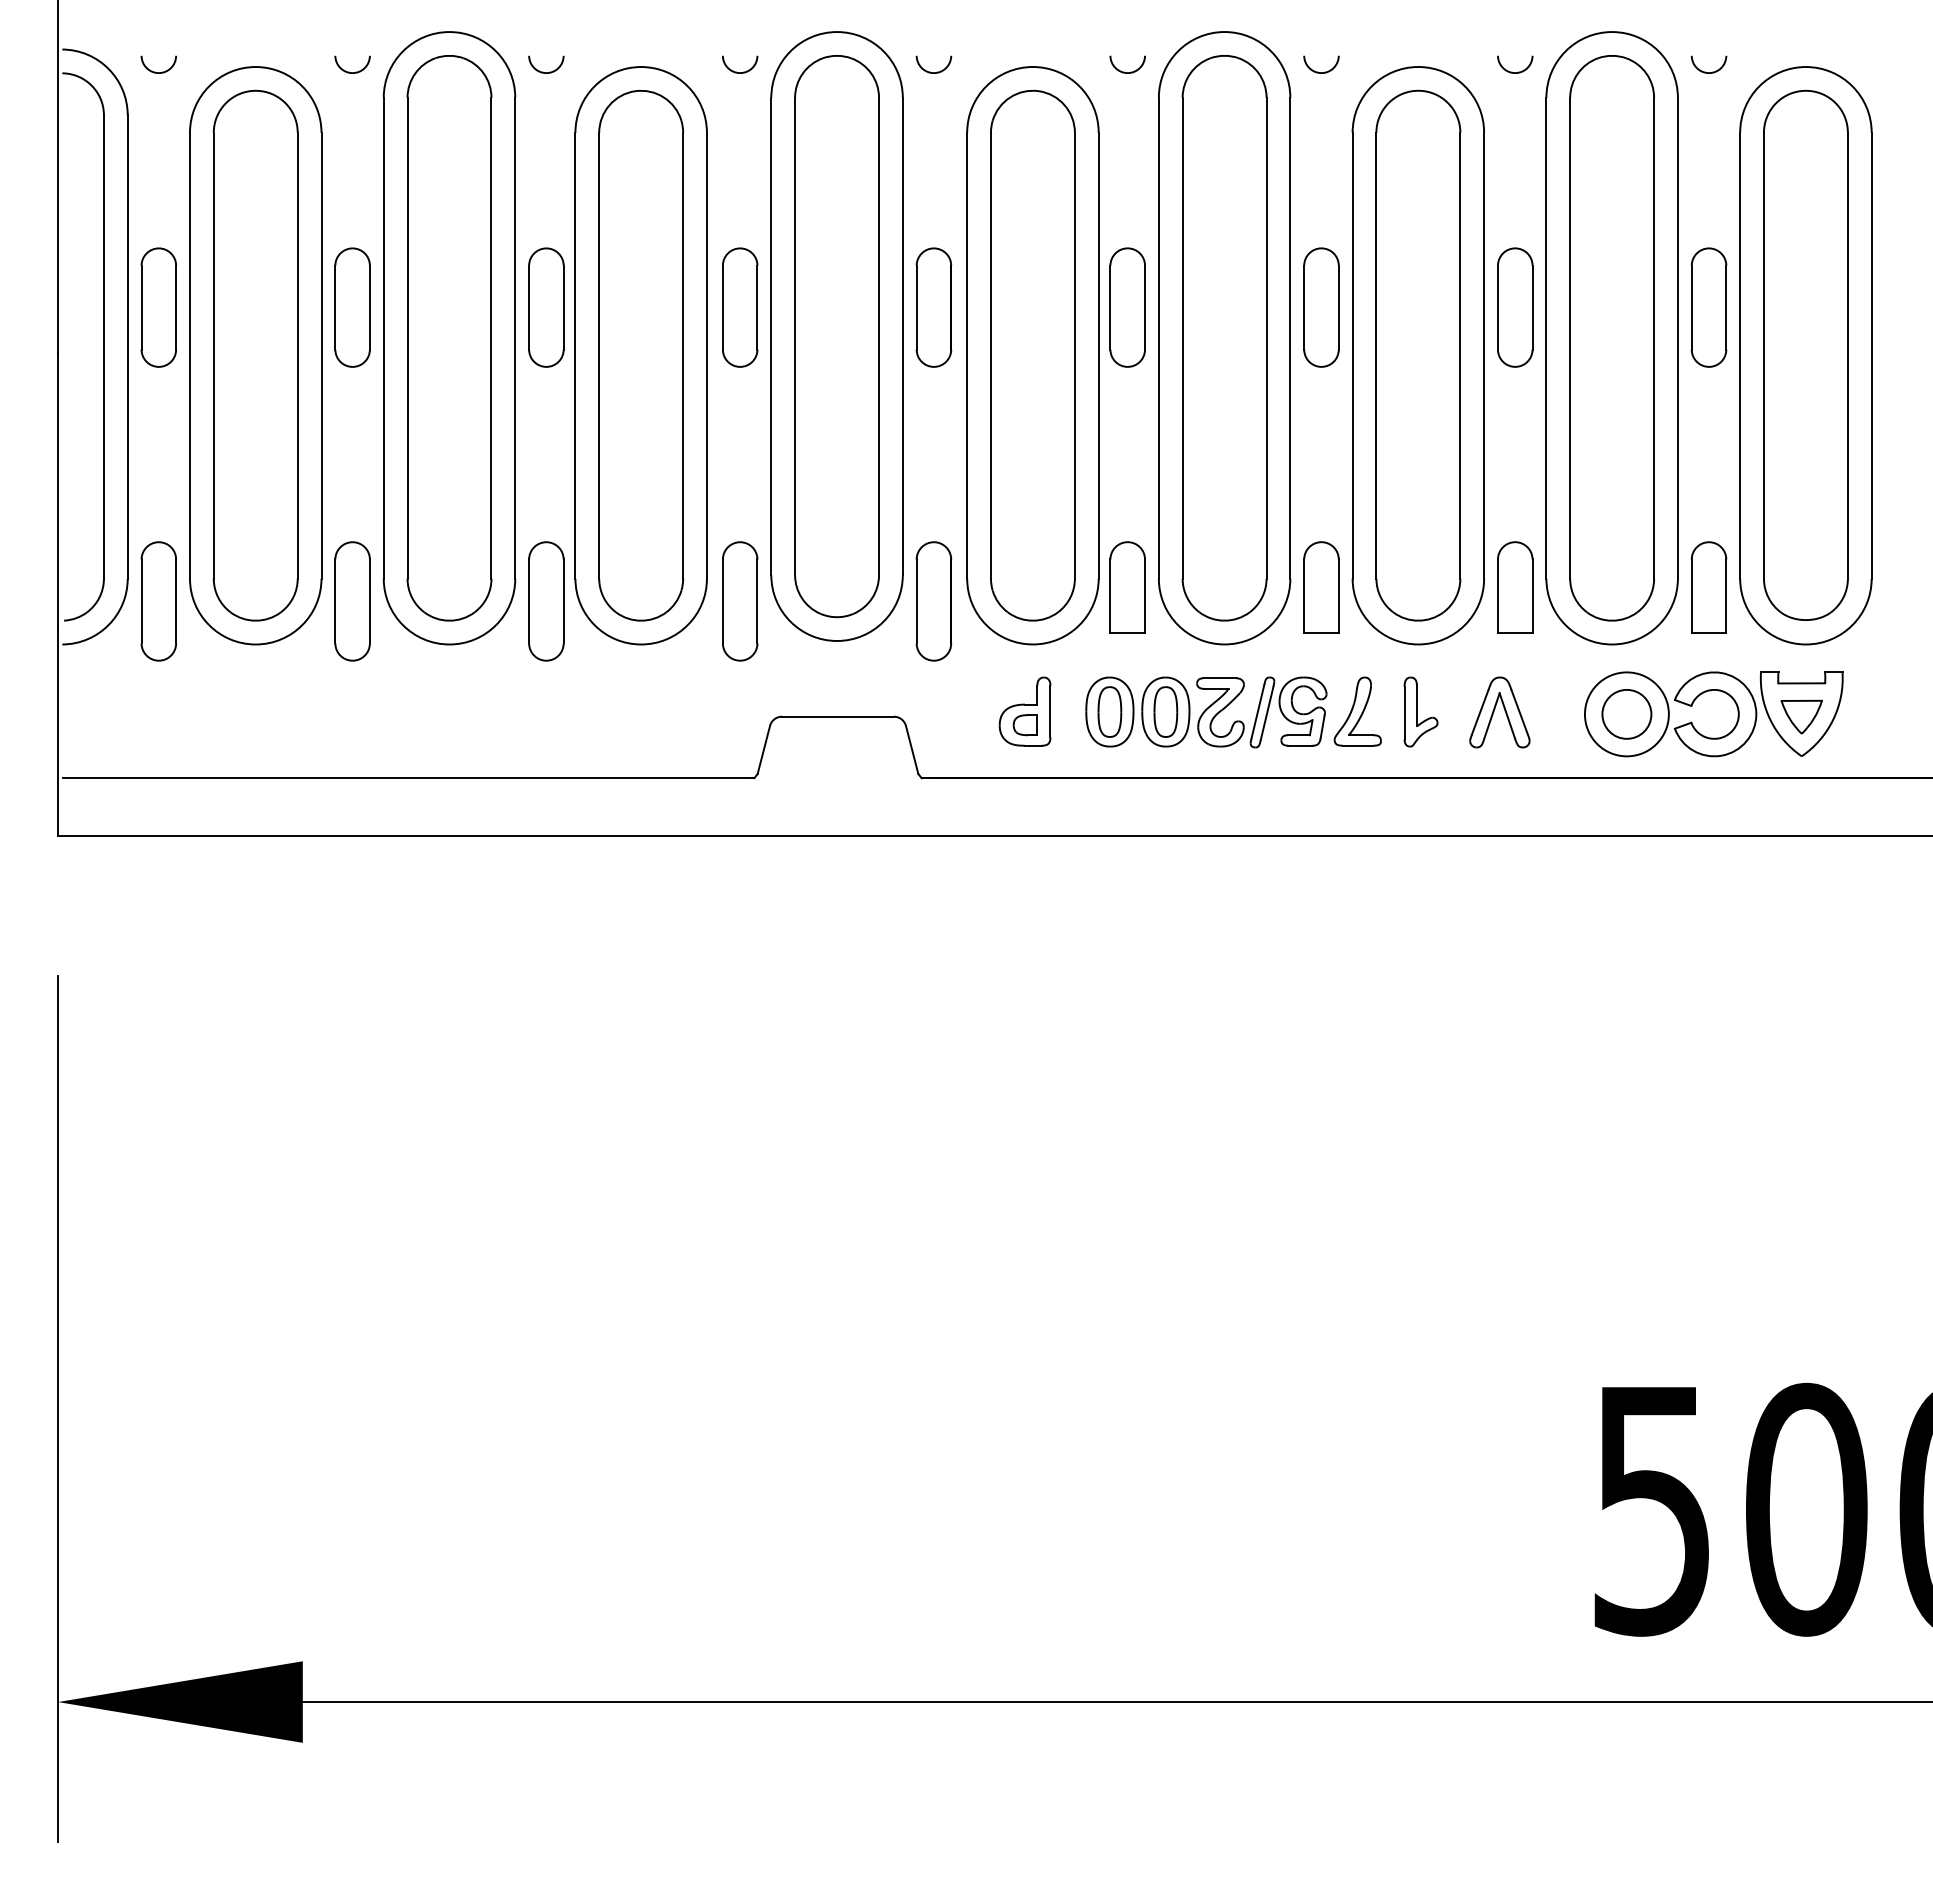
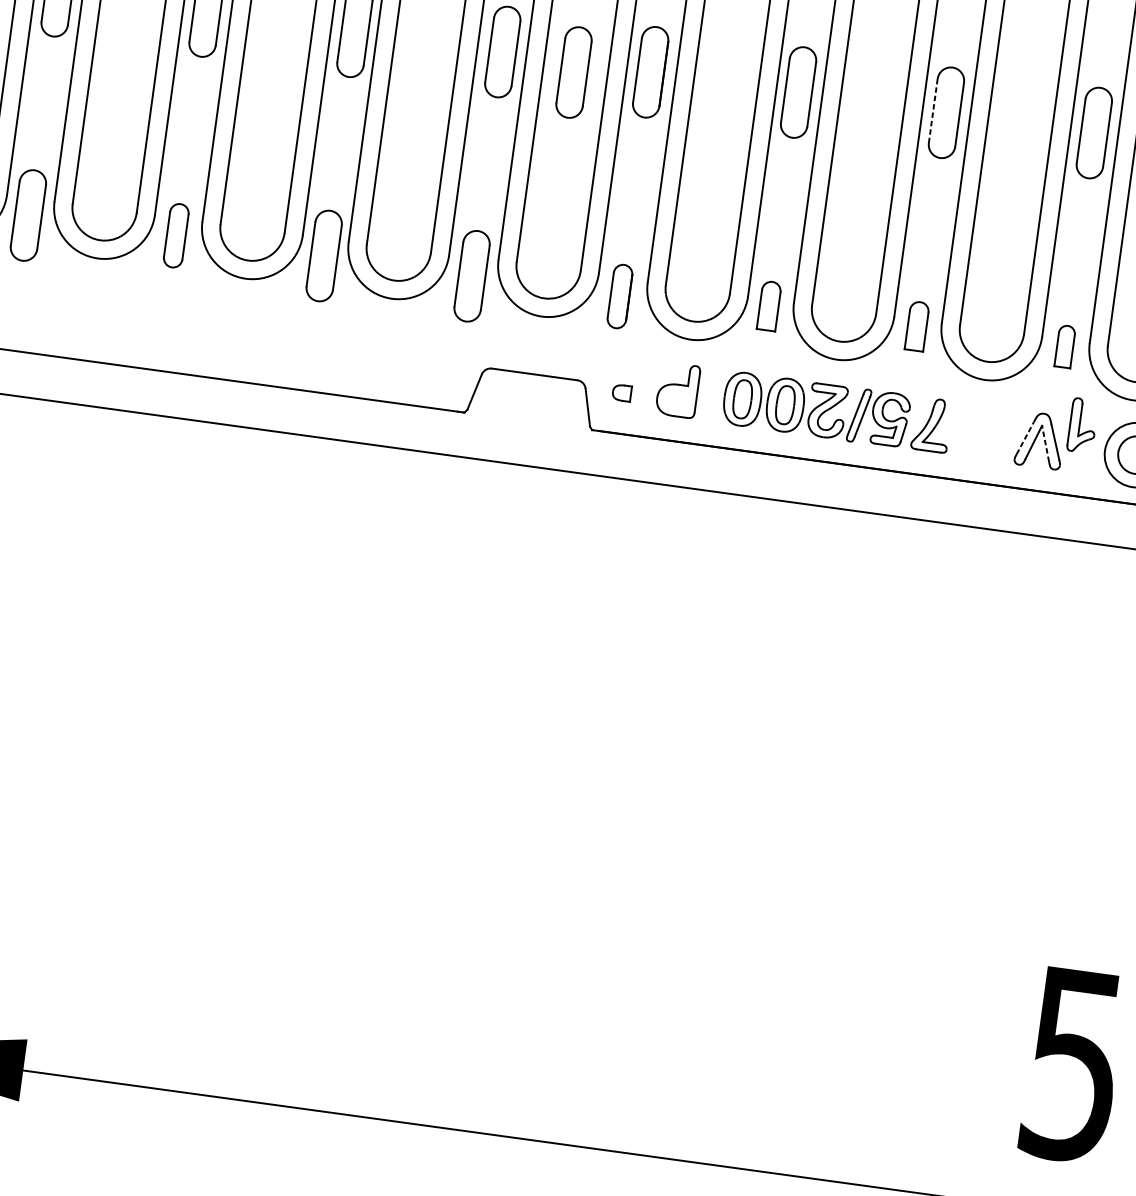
line: (1304, 307) -> (933, 110), solid -> dashed
part: (835, 321) -> (574, 72), added
part: (1127, 587) -> (769, 306), size x0.7
part: (1321, 587) -> (917, 326), size x0.7
part: (1515, 587) -> (1065, 346), size x0.6
part: (352, 601) -> (176, 235), size x0.7
part: (933, 601) -> (619, 296), size x0.7
part: (1420, 711) -> (1082, 425), moved
line: (1480, 712) -> (1025, 438), solid -> dashed
line: (1507, 715) -> (1045, 443), solid -> dashed
part: (1024, 725) -> (621, 393), moved

